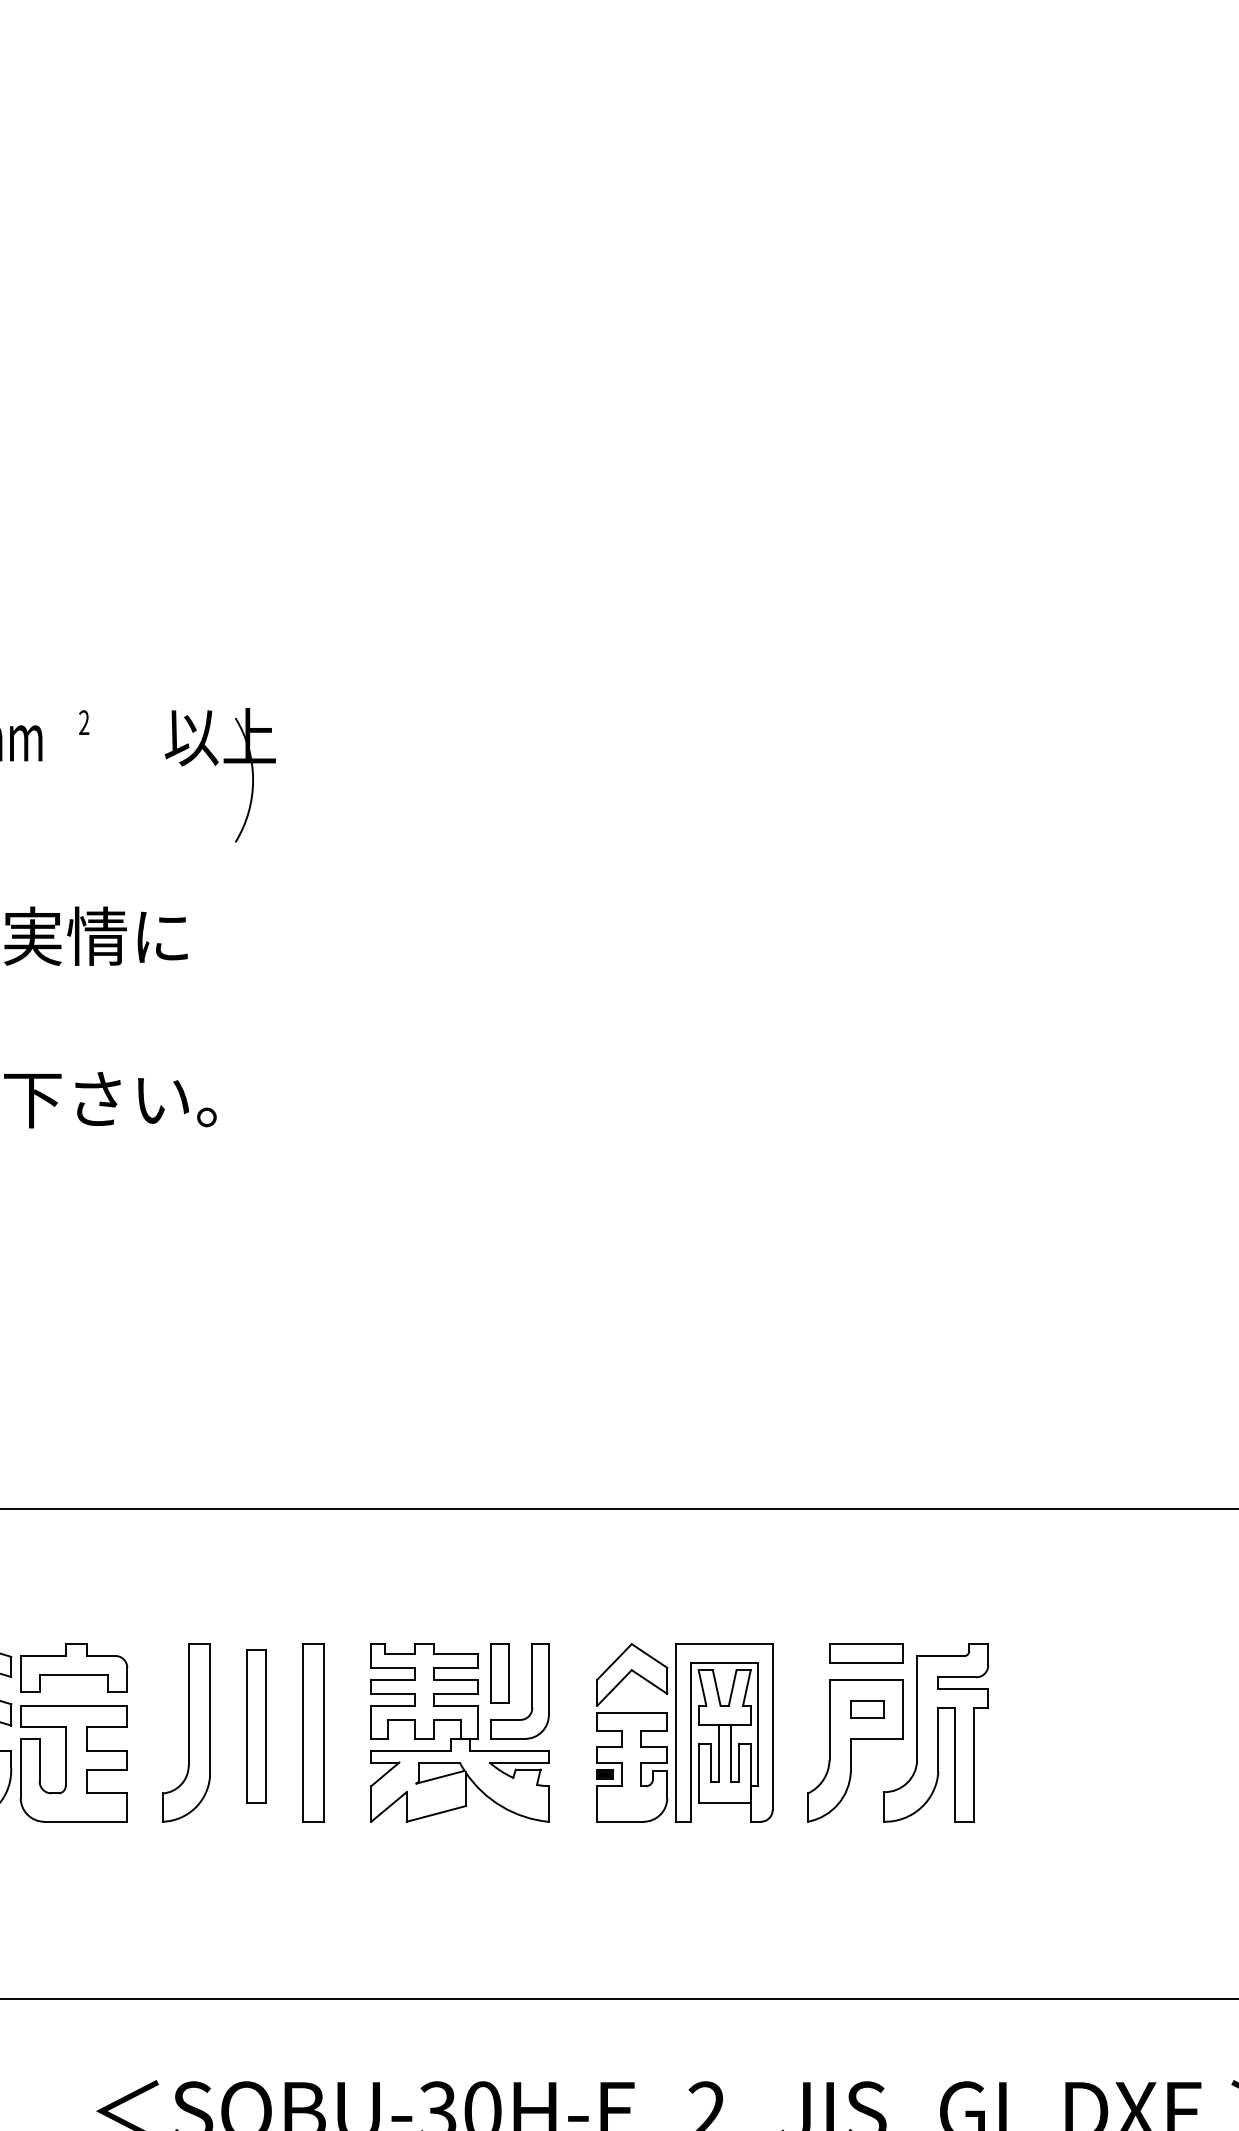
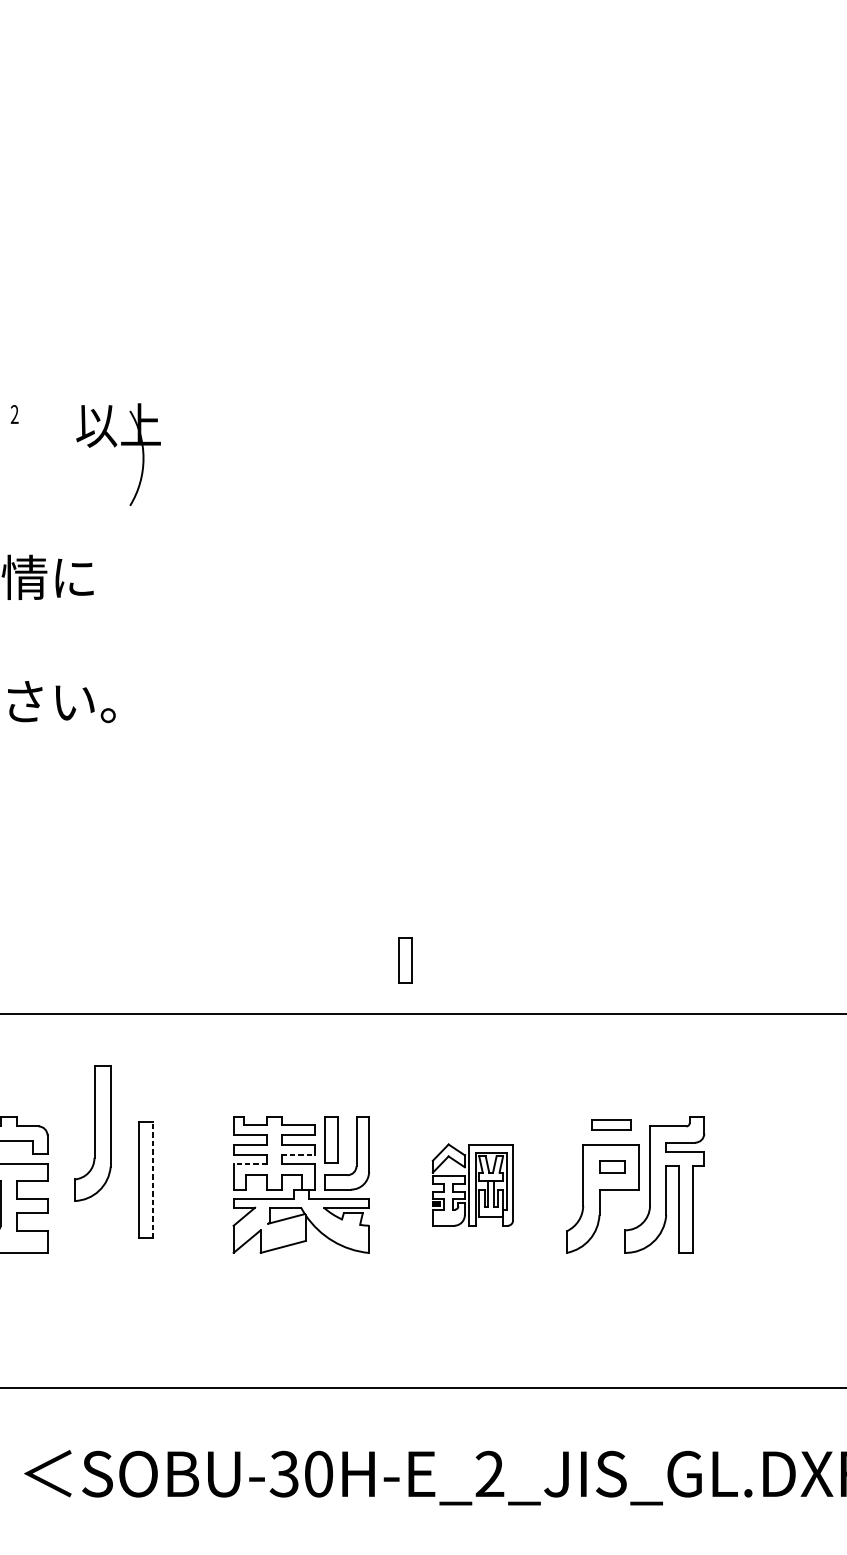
part: (596, 1438) -> (405, 960), added
part: (866, 1653) -> (611, 1124), size x0.7
line: (455, 1693) -> (297, 1155), solid -> dashed
line: (393, 1705) -> (250, 1164), solid -> dashed
line: (265, 1725) -> (152, 1179), solid -> dashed
part: (186, 1732) -> (92, 1132), moved
part: (313, 1732) -> (189, 1184), removed
part: (684, 1732) -> (472, 1184), size x0.6

